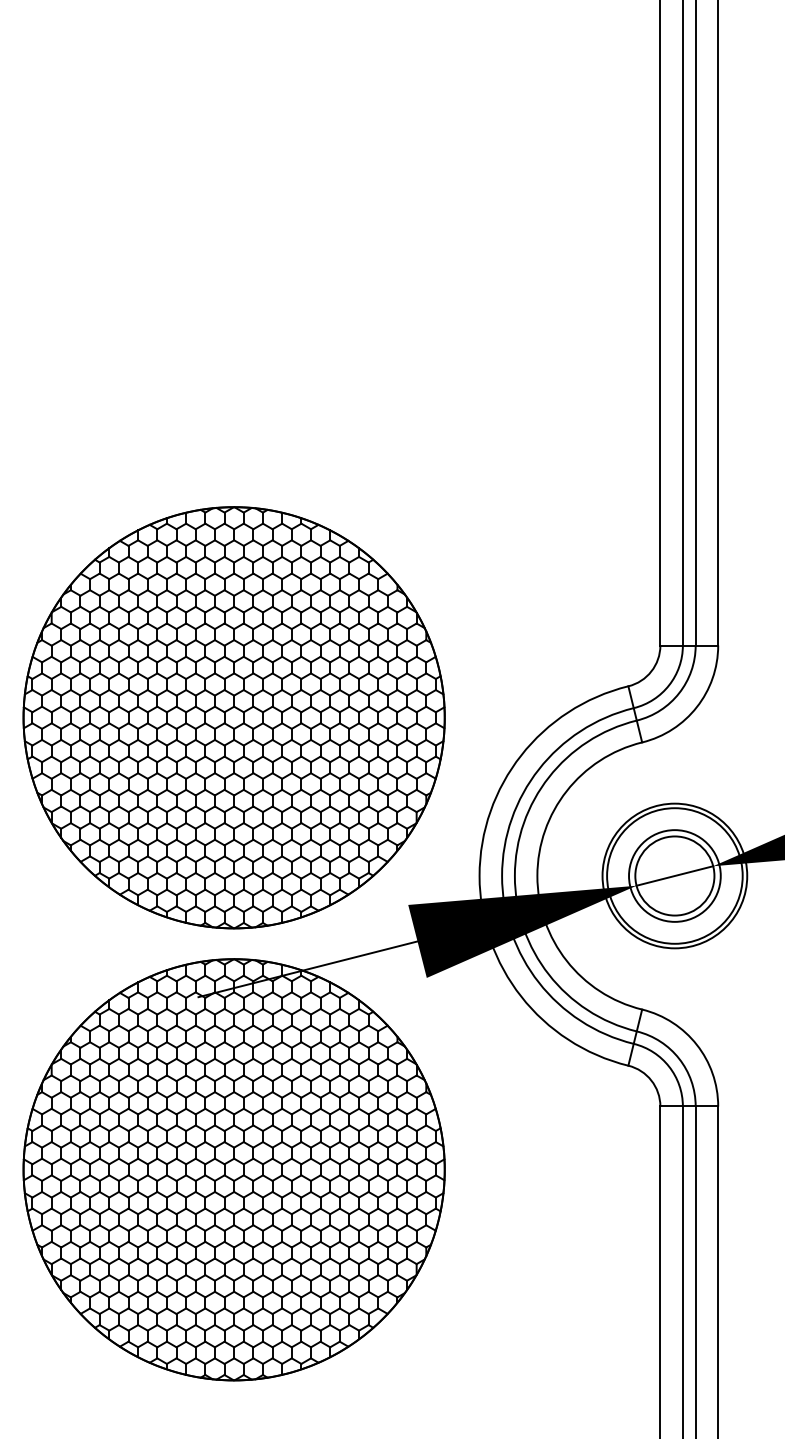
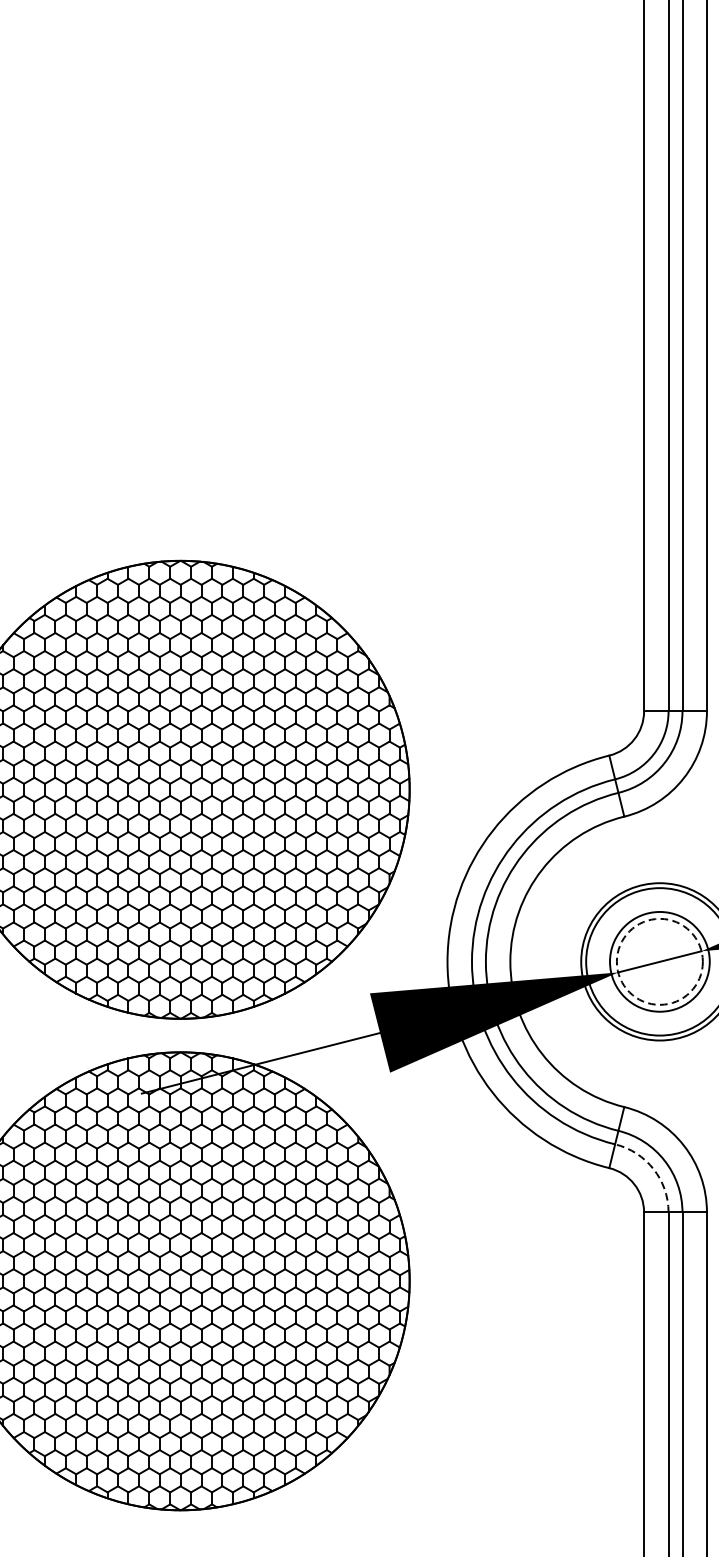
circle: (674, 875) -> (659, 961), solid -> dashed
arc: (669, 1066) -> (654, 1168), solid -> dashed

